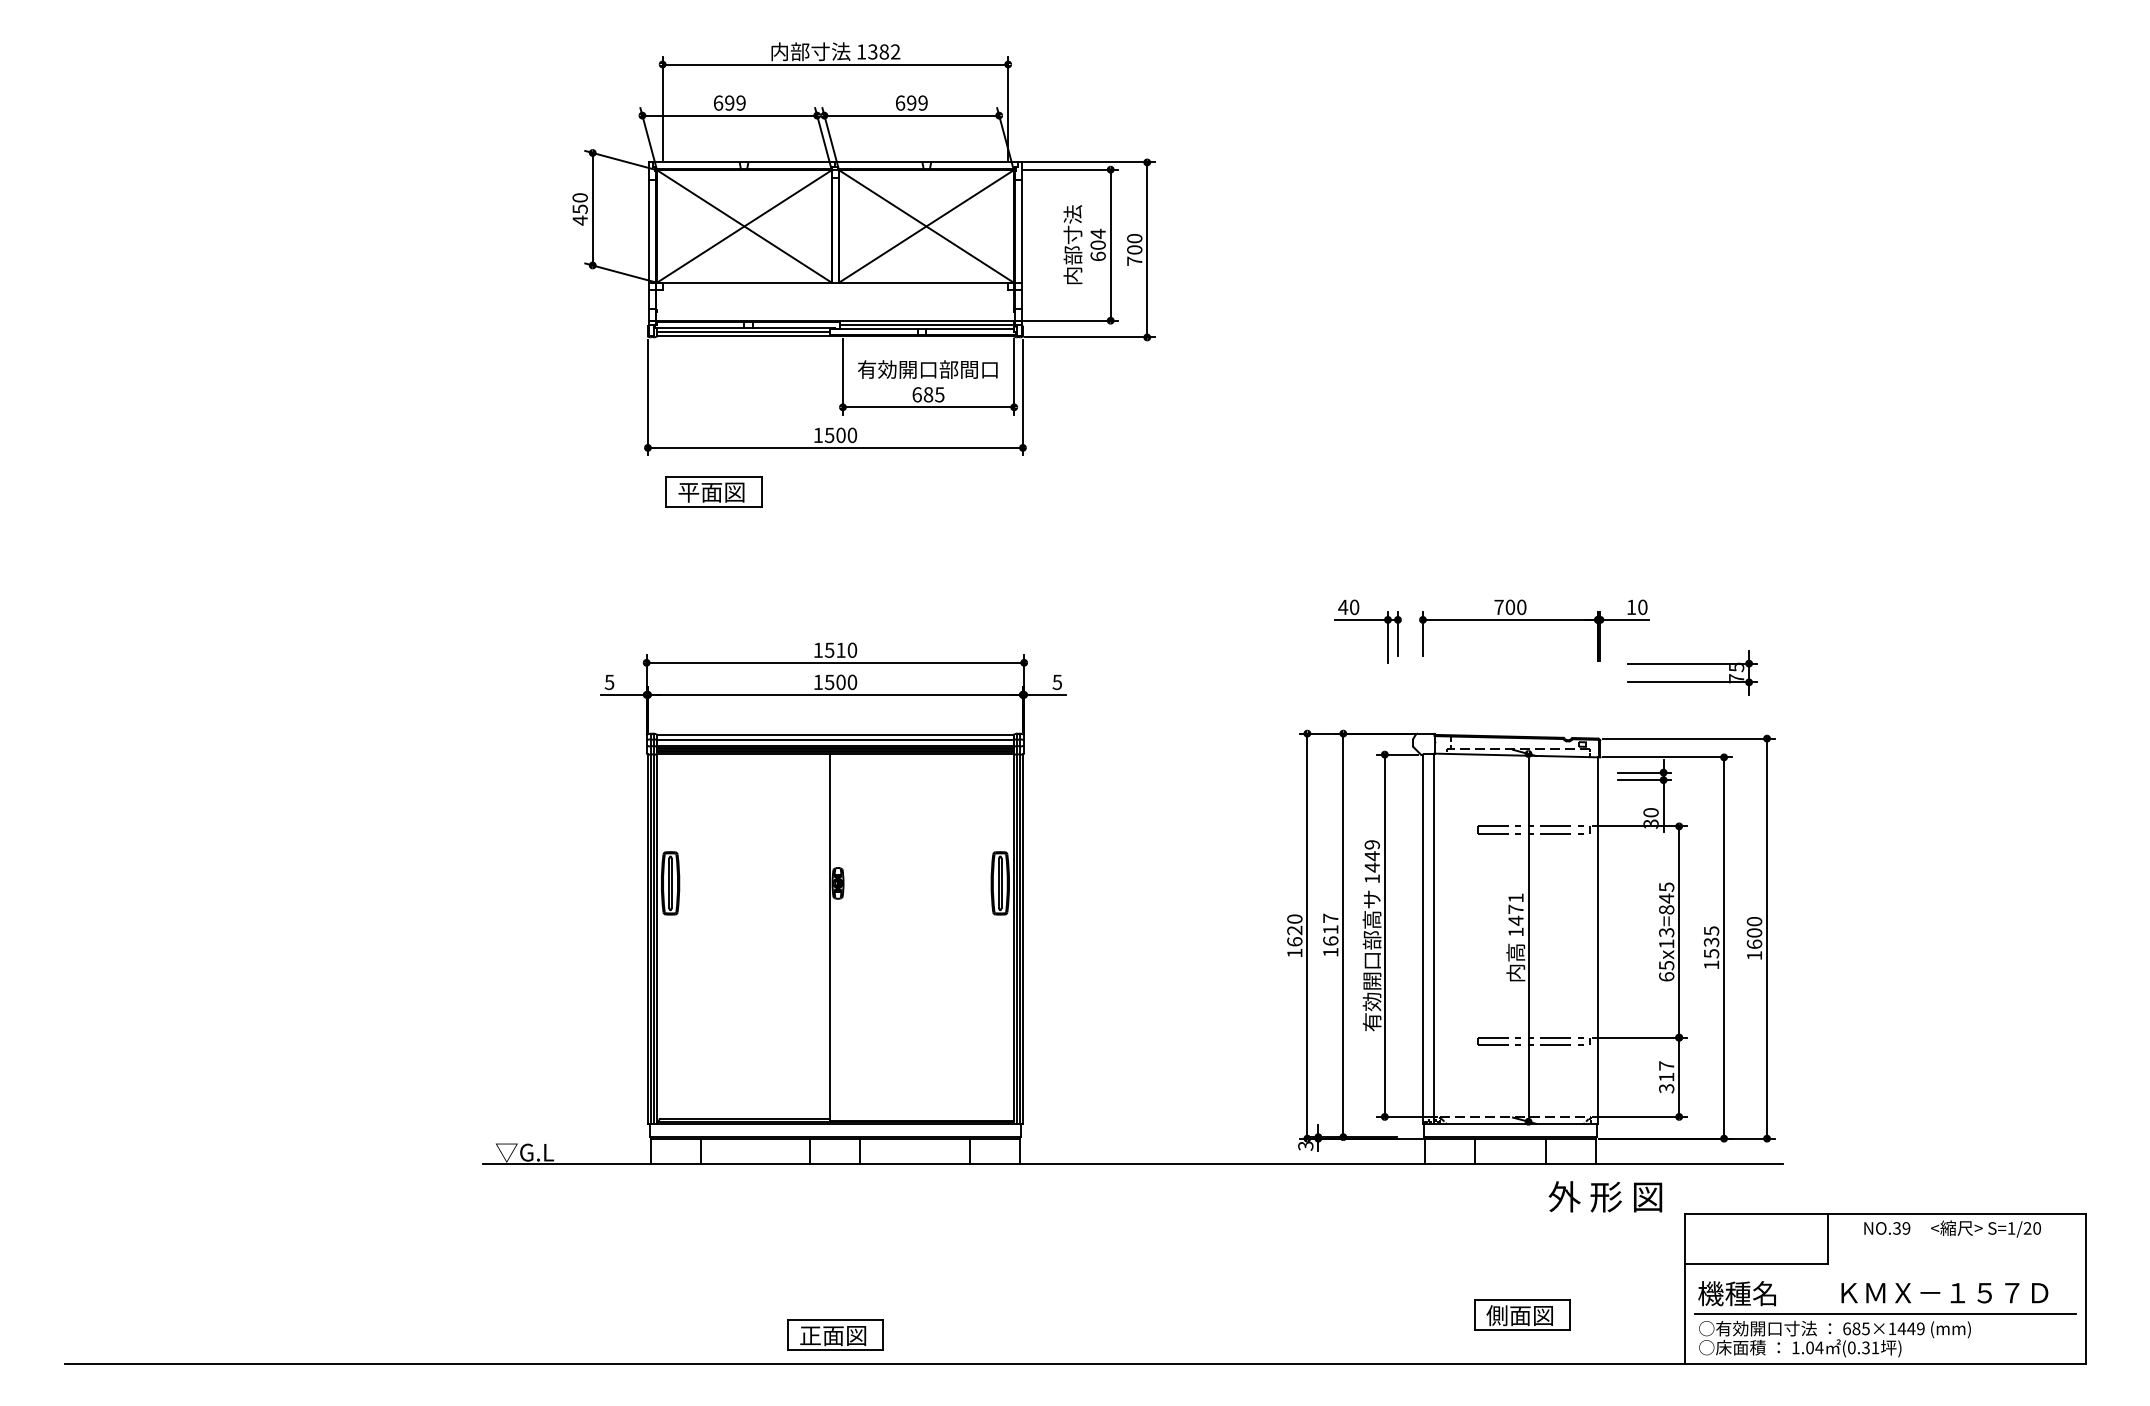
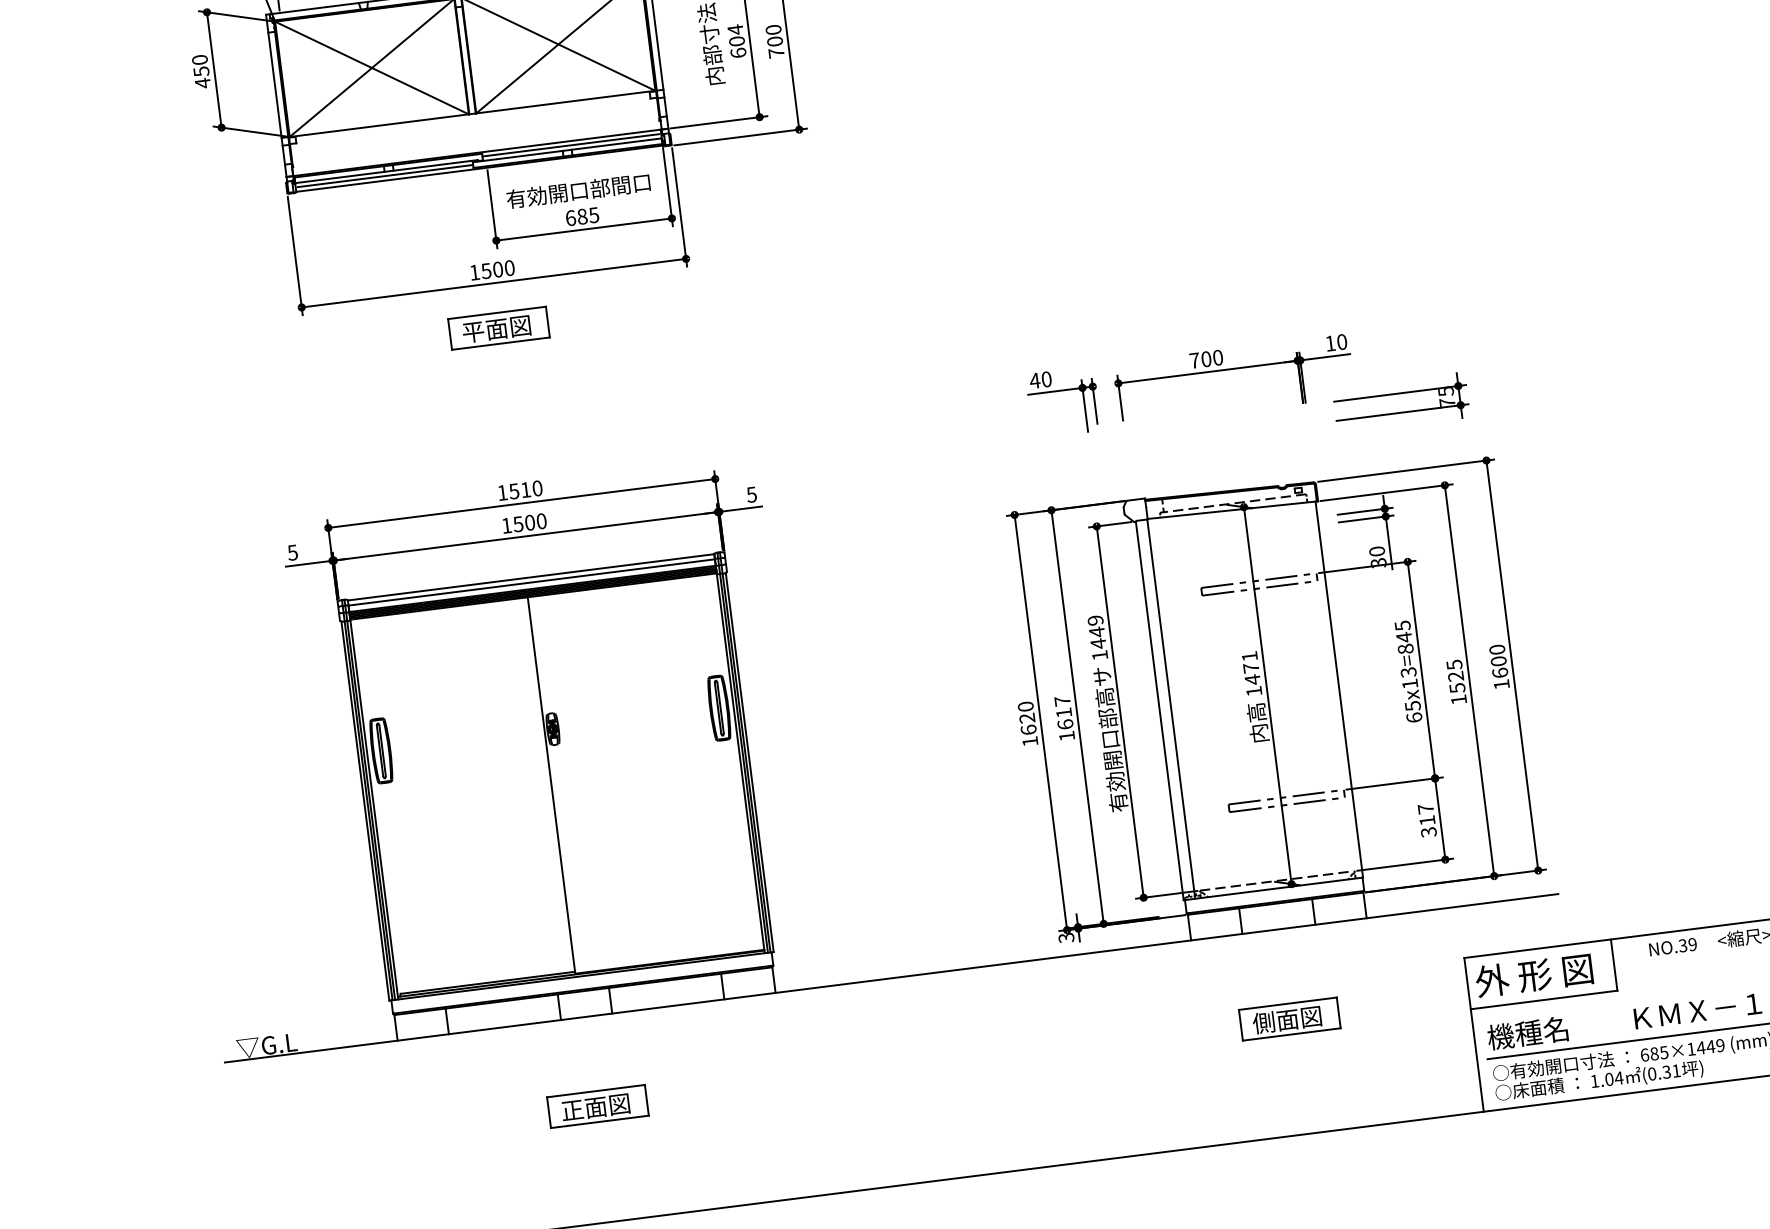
part: (713, 491) -> (498, 327), moved
text: (1711, 942) -> (1455, 676), 1535 -> 1525
text: (1605, 1196) -> (1534, 975), moved
part: (1522, 1314) -> (1289, 1018), moved
part: (835, 1334) -> (597, 1105), moved

